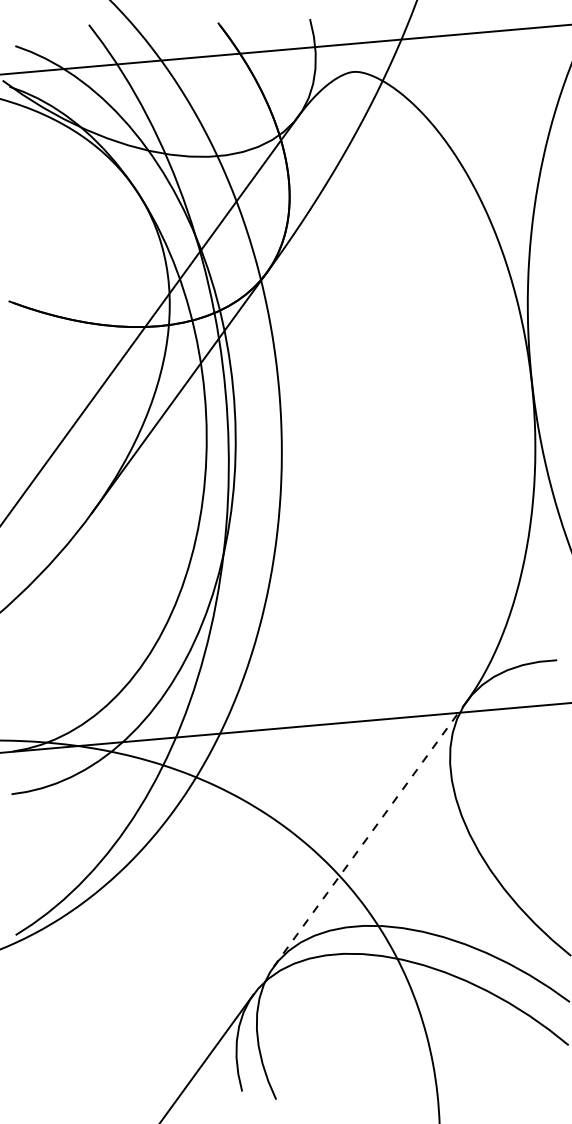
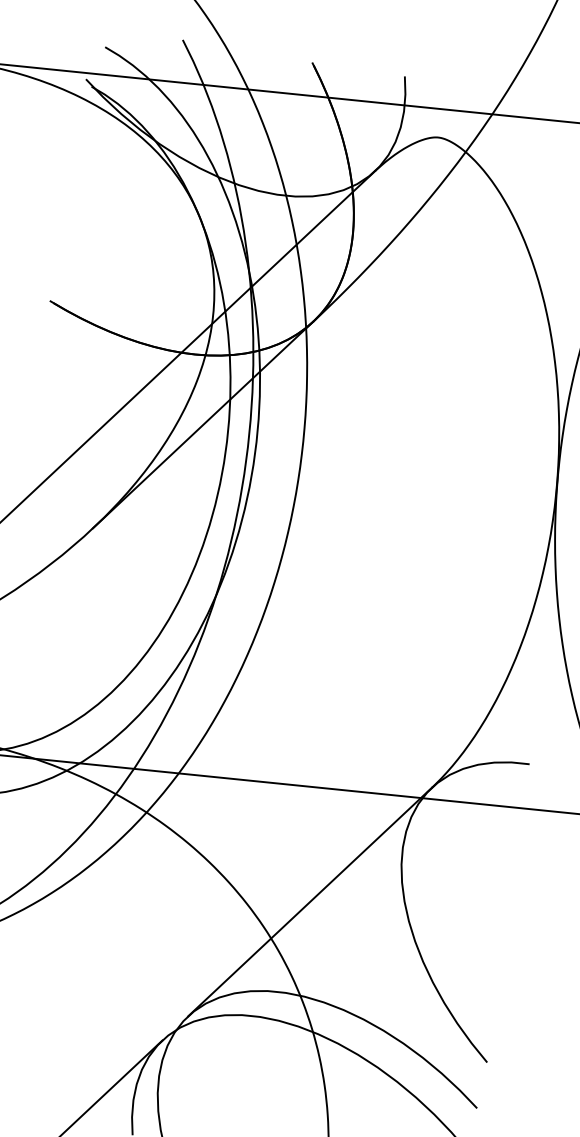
line: (370, 834) -> (309, 902), dashed -> solid

